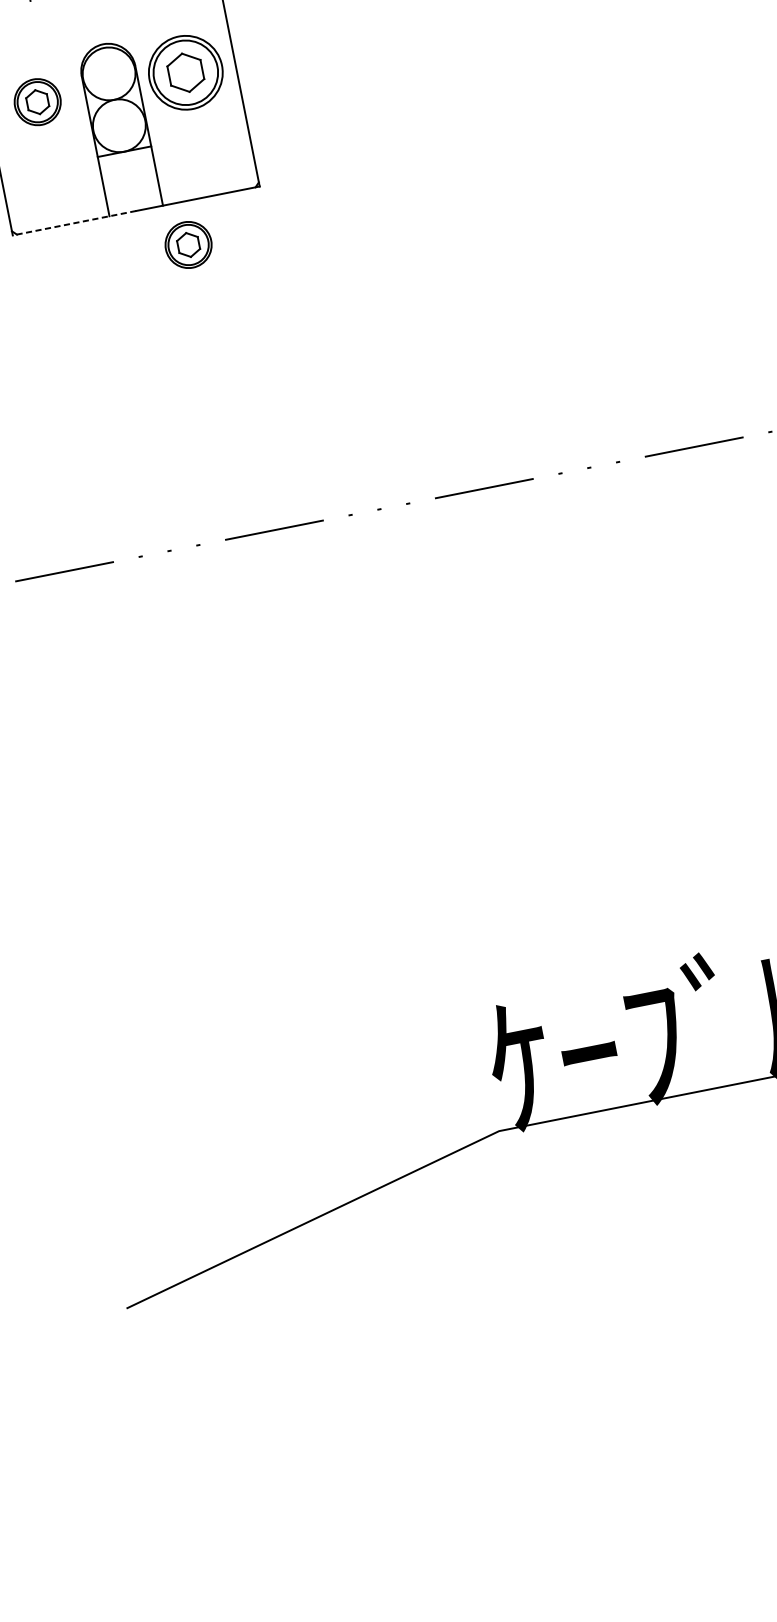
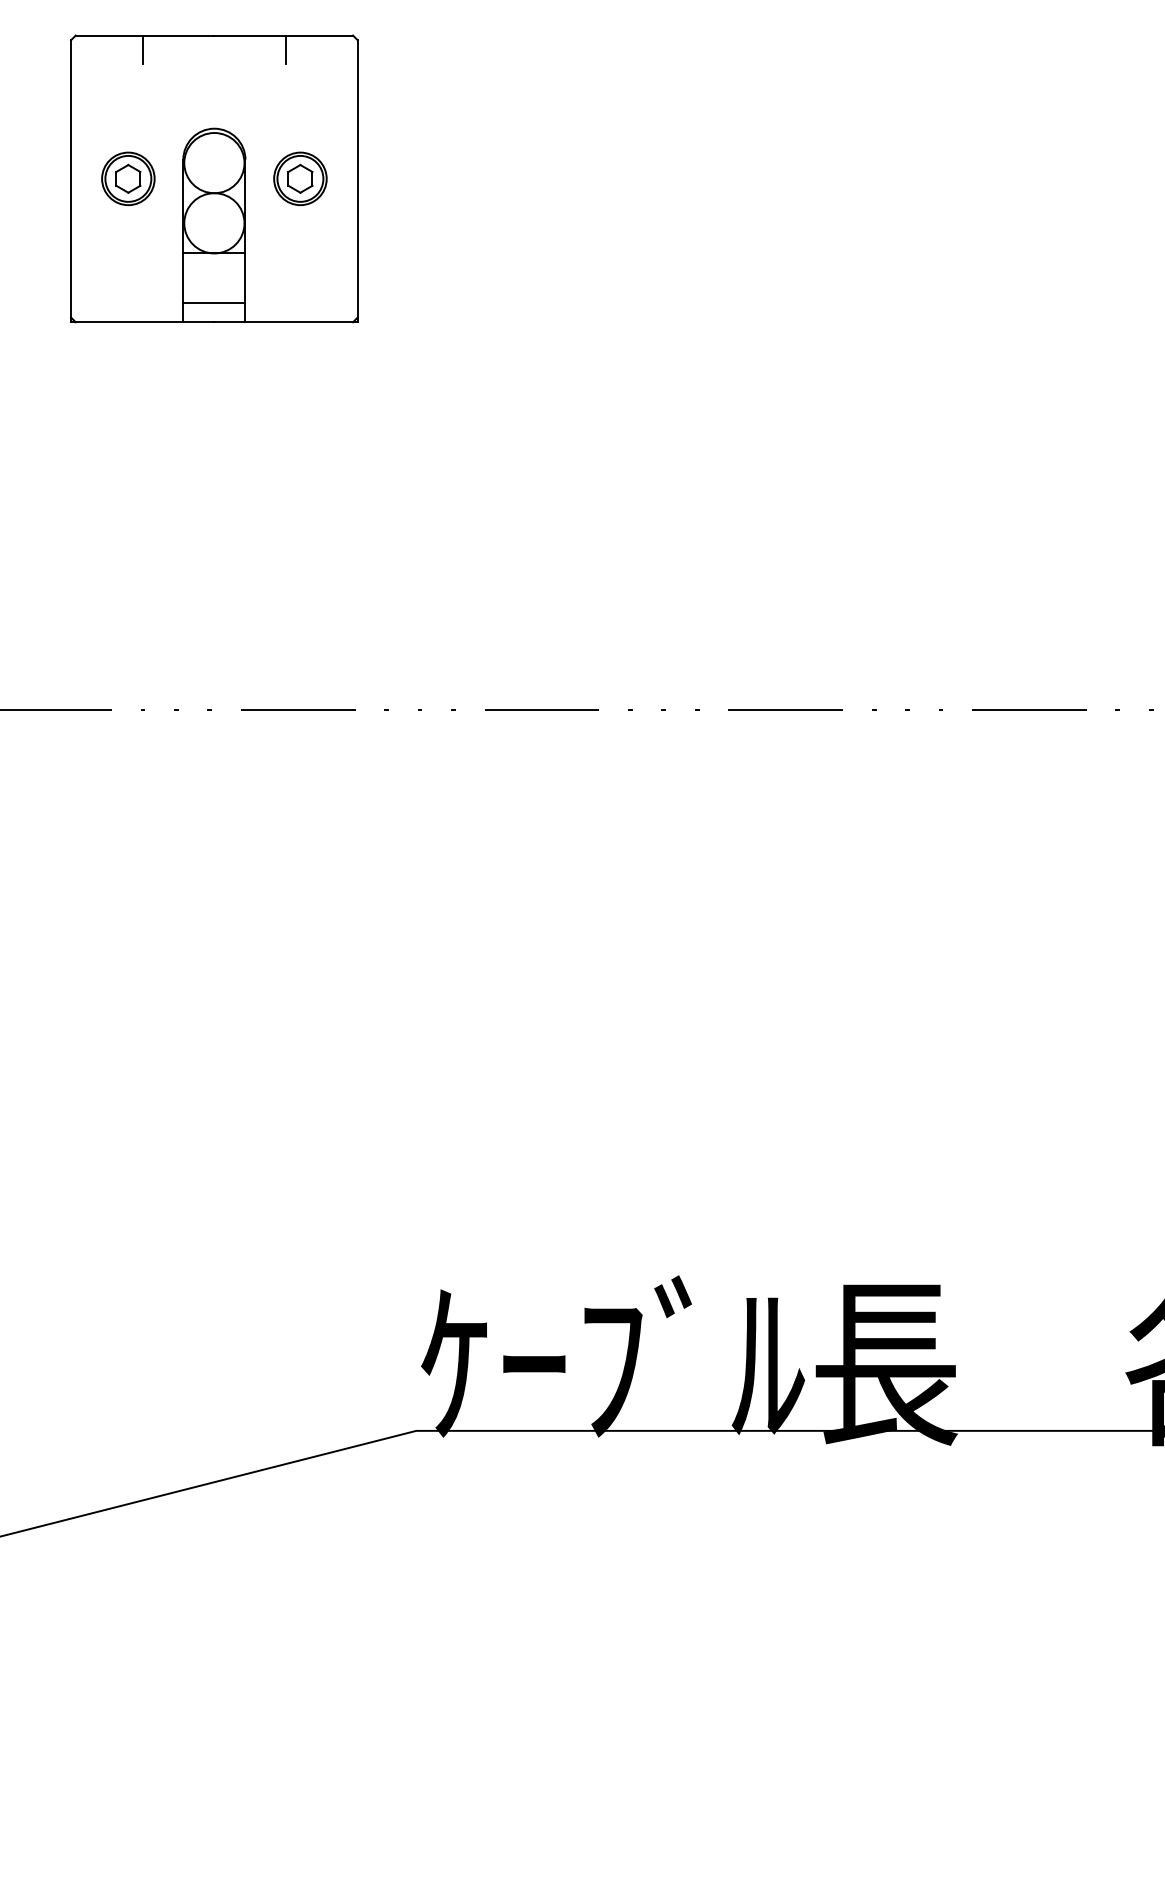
part: (185, 72) -> (300, 178), size x0.62
line: (133, 194) -> (214, 303), added
line: (74, 223) -> (142, 322), dashed -> solid
part: (188, 244) -> (265, 371), removed

